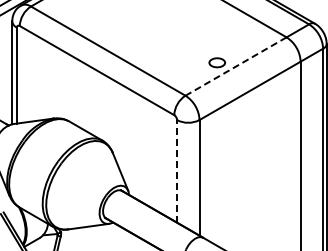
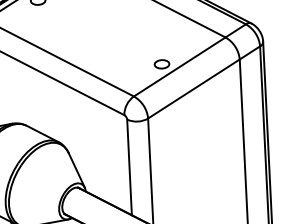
line: (235, 66) -> (179, 66), dashed -> solid
line: (177, 170) -> (129, 166), dashed -> solid

